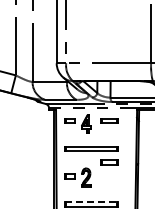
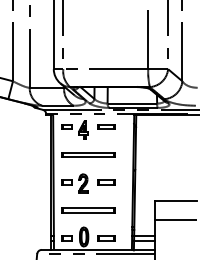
part: (109, 162) -> (106, 182), moved
line: (91, 202) -> (88, 208), dashed -> solid

